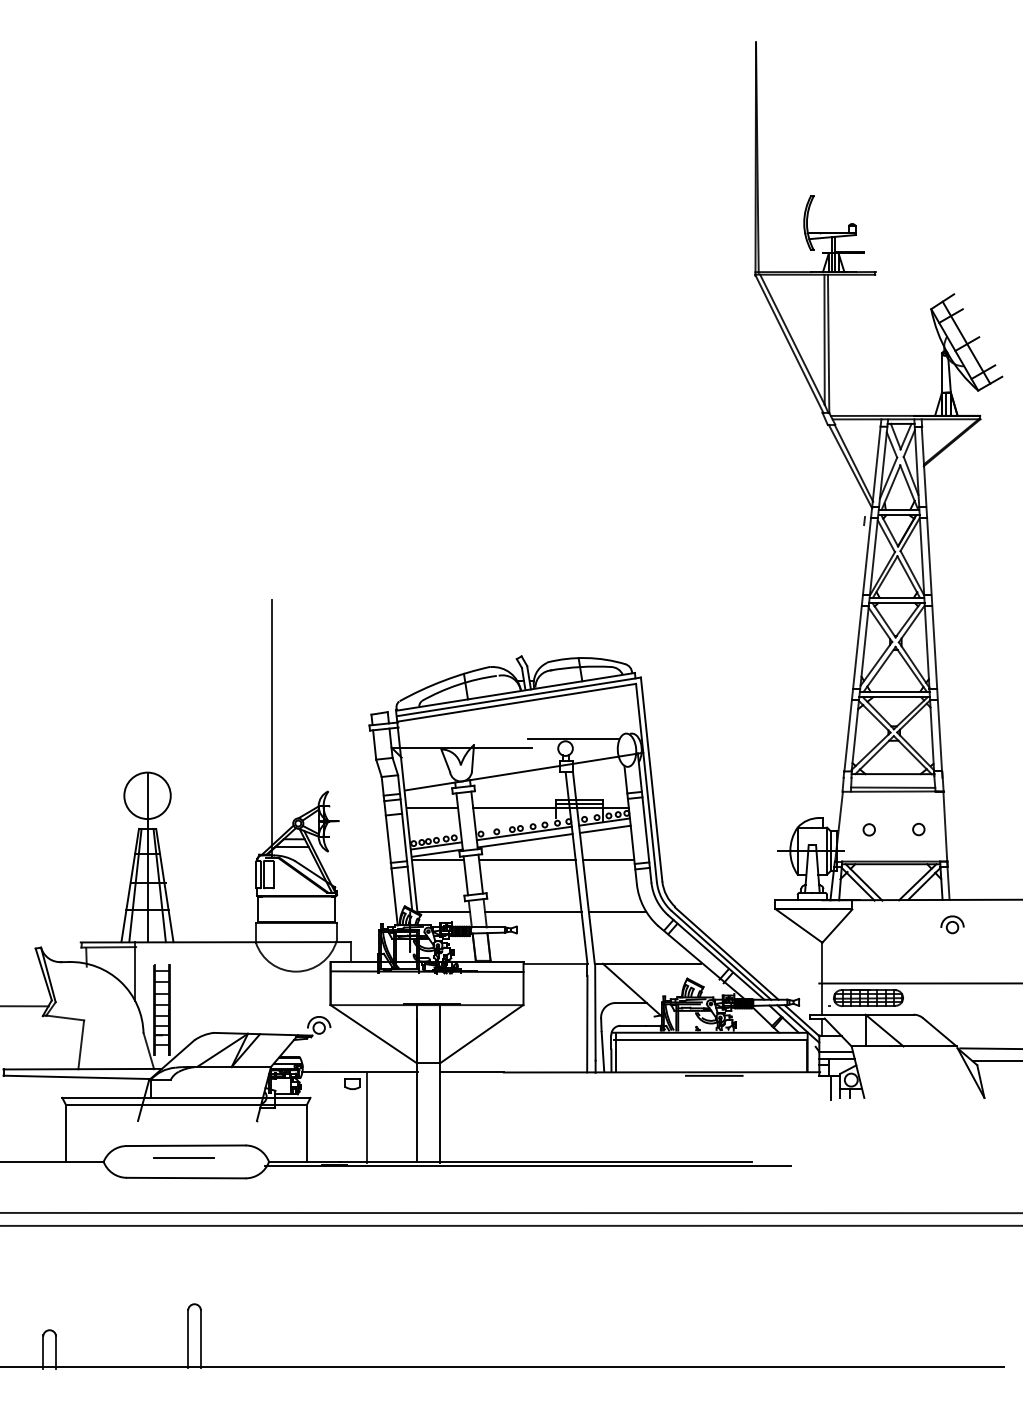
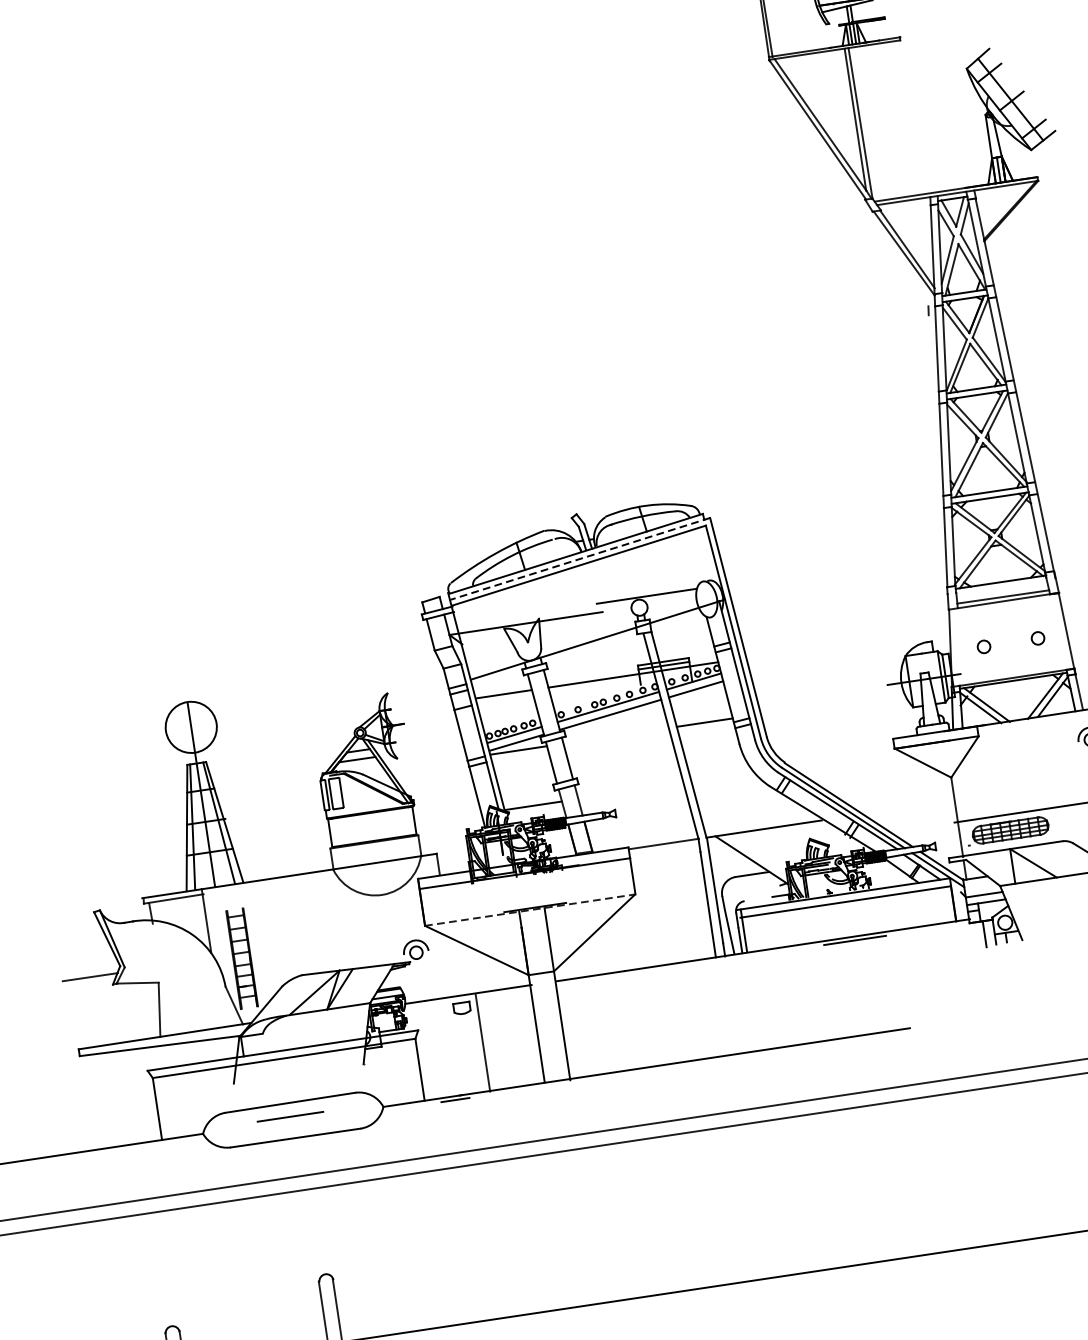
line: (518, 696) -> (579, 558), solid -> dashed
line: (272, 727) -> (316, 632), removed
line: (527, 860) -> (616, 735), removed
line: (533, 911) -> (631, 790), removed
line: (617, 911) -> (722, 776), removed
line: (427, 1005) -> (530, 910), solid -> dashed
line: (632, 1025) -> (757, 898), removed
line: (527, 1165) -> (665, 1068), removed

